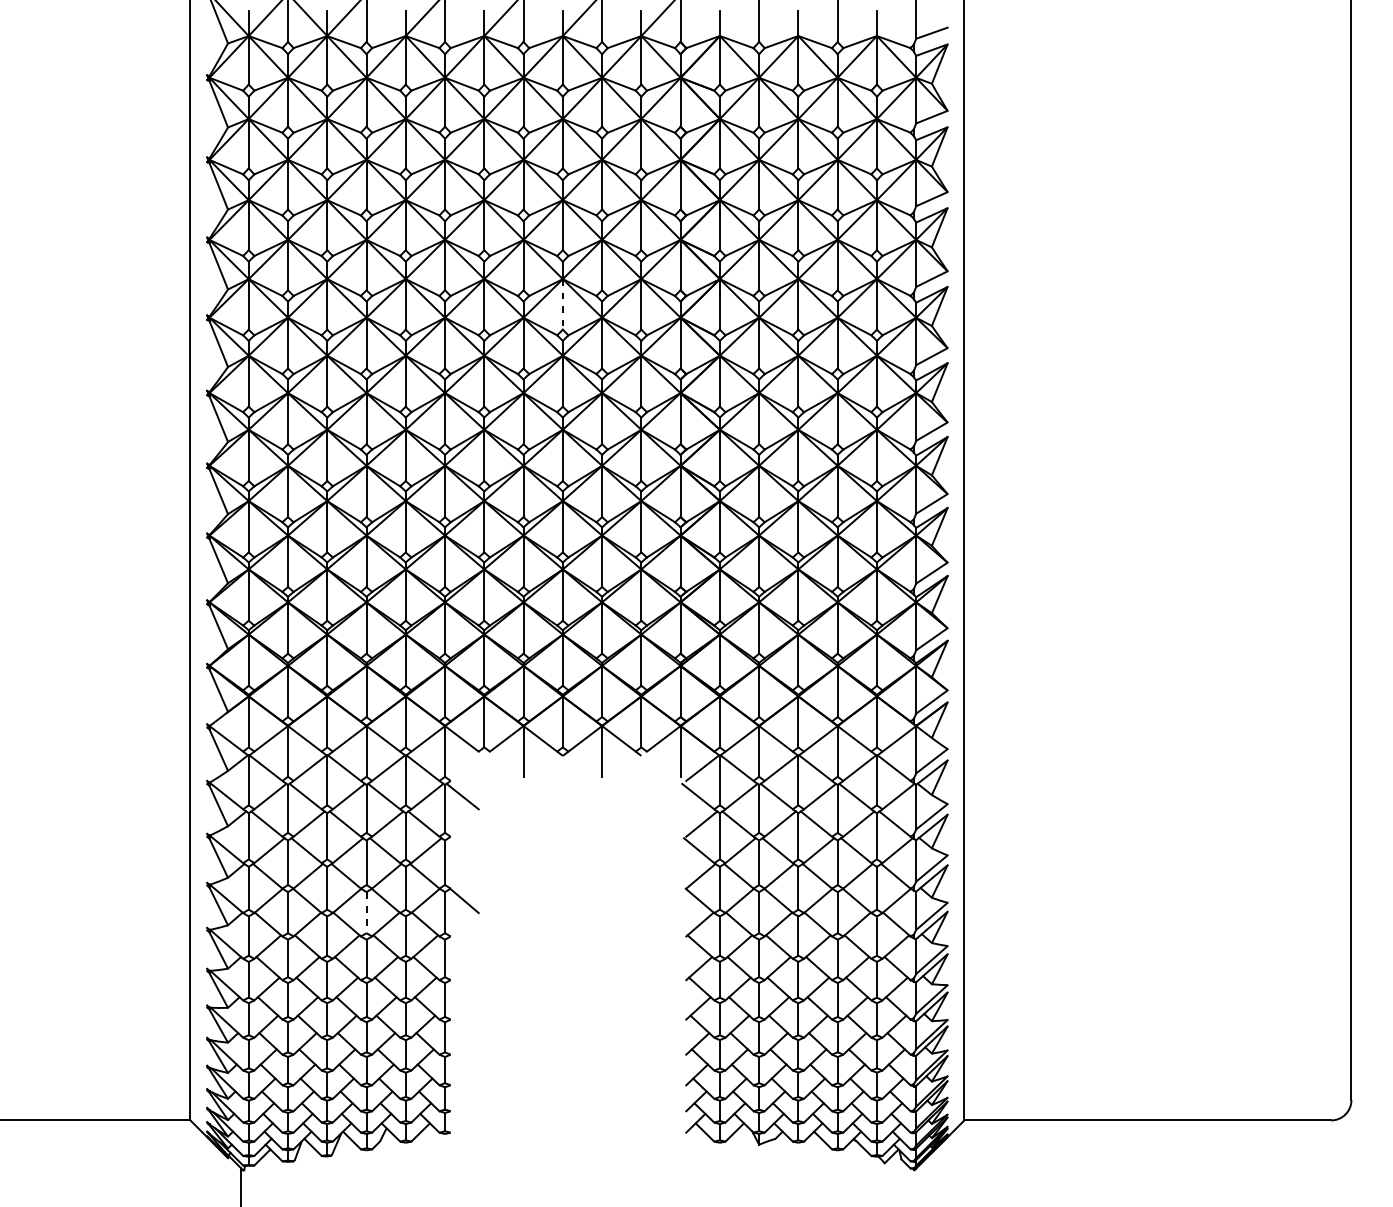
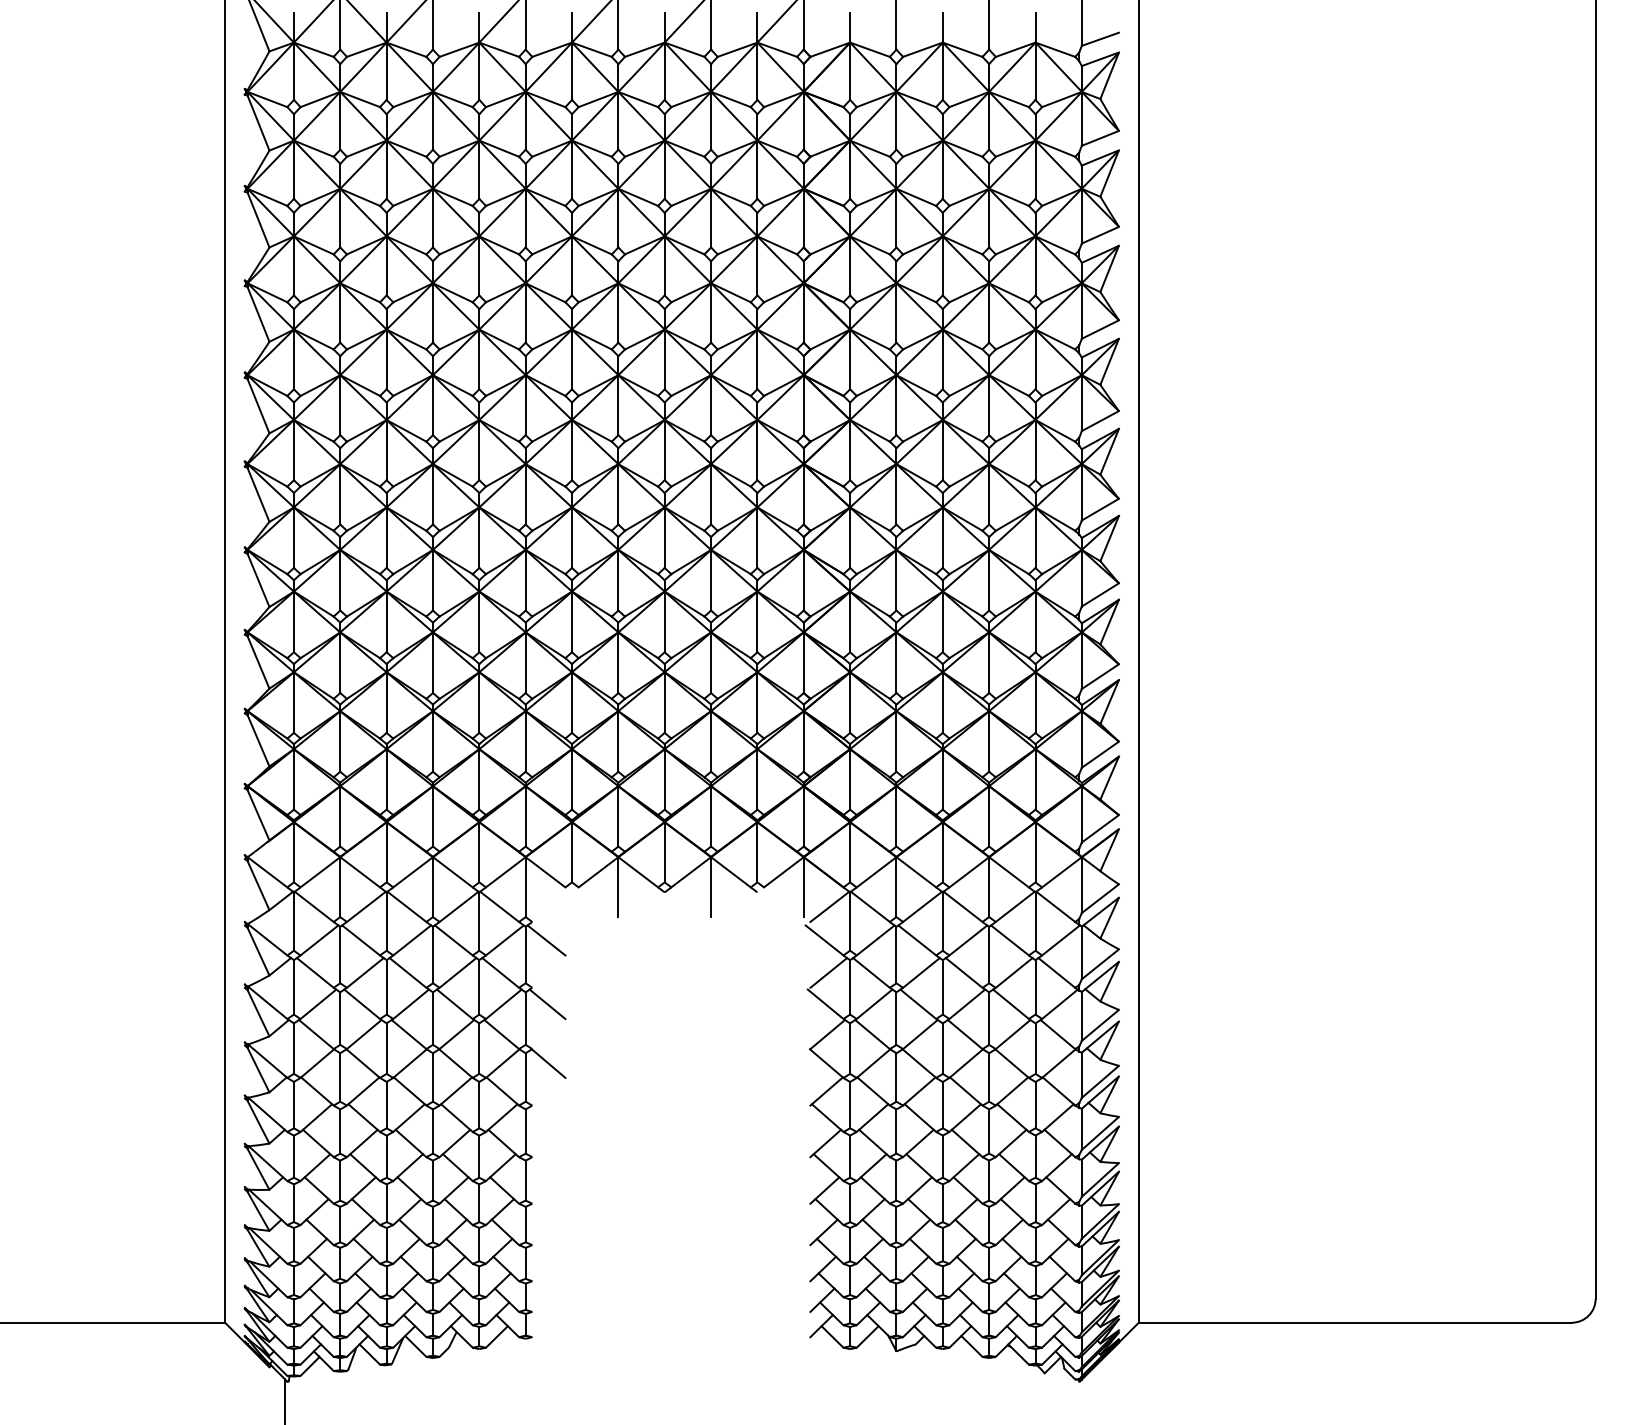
line: (562, 304) -> (664, 359), dashed -> solid
line: (463, 850) -> (547, 1004), added
line: (366, 913) -> (433, 1078), dashed -> solid

